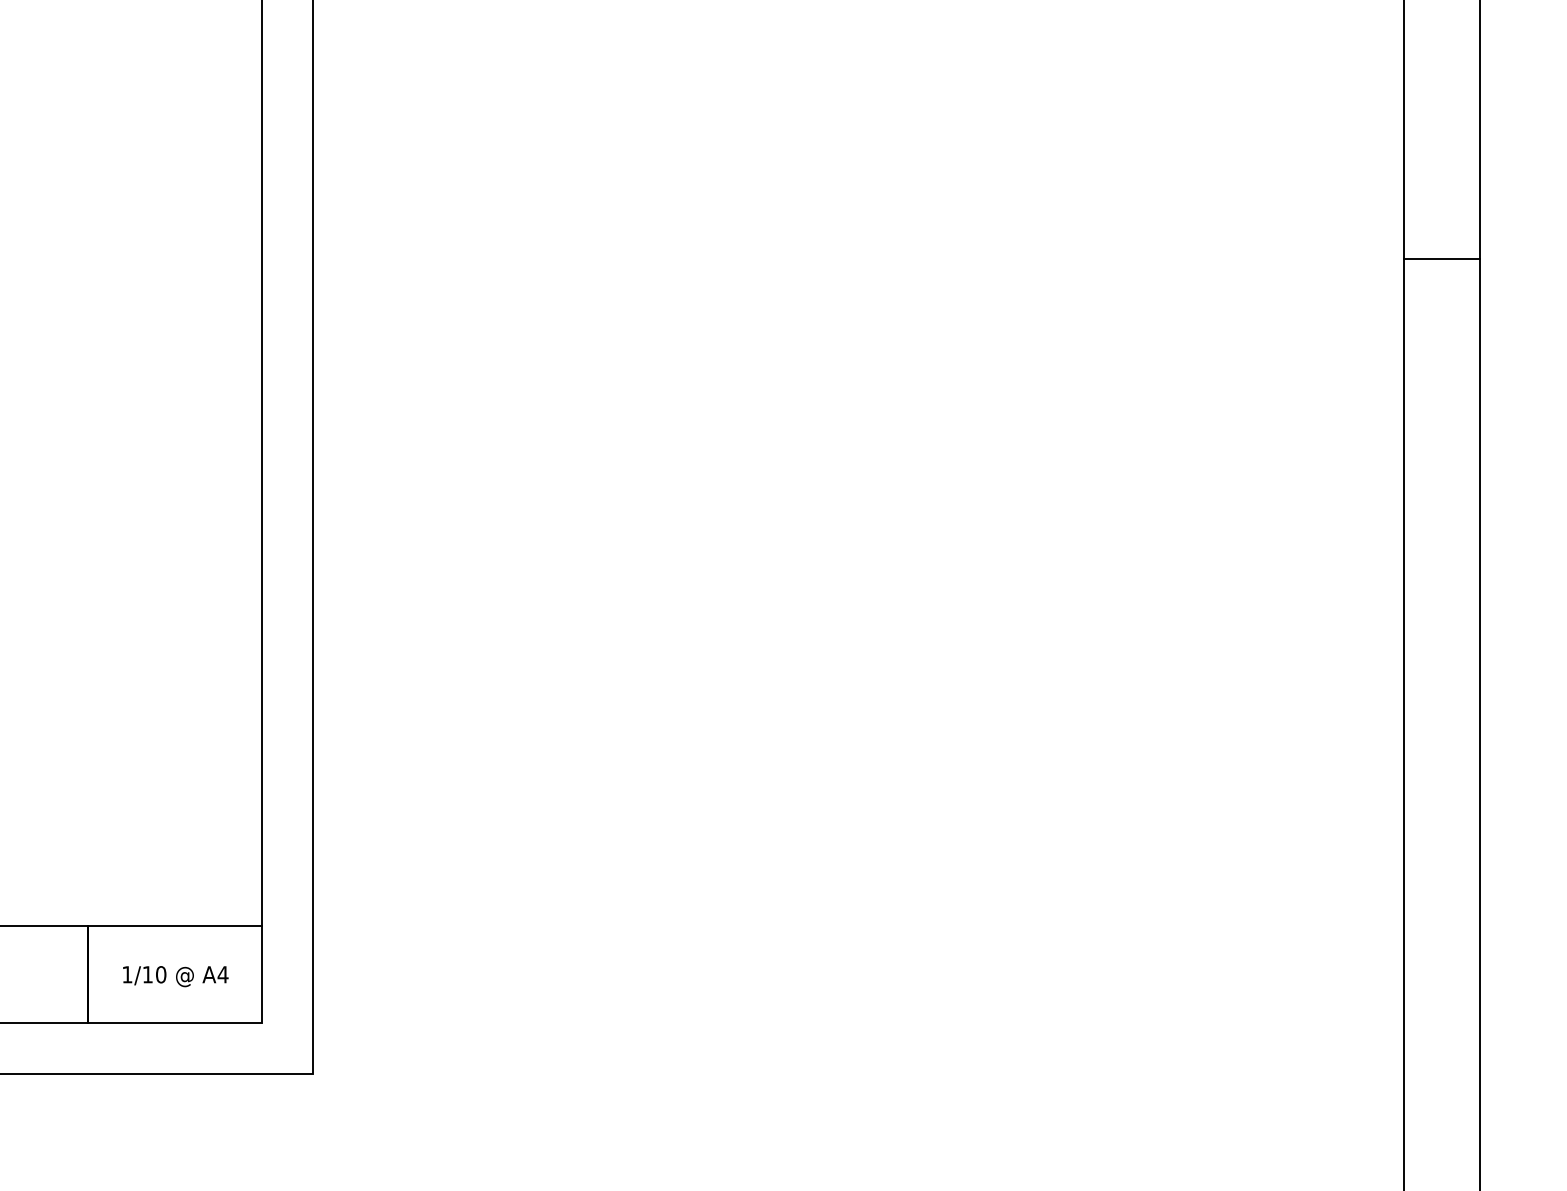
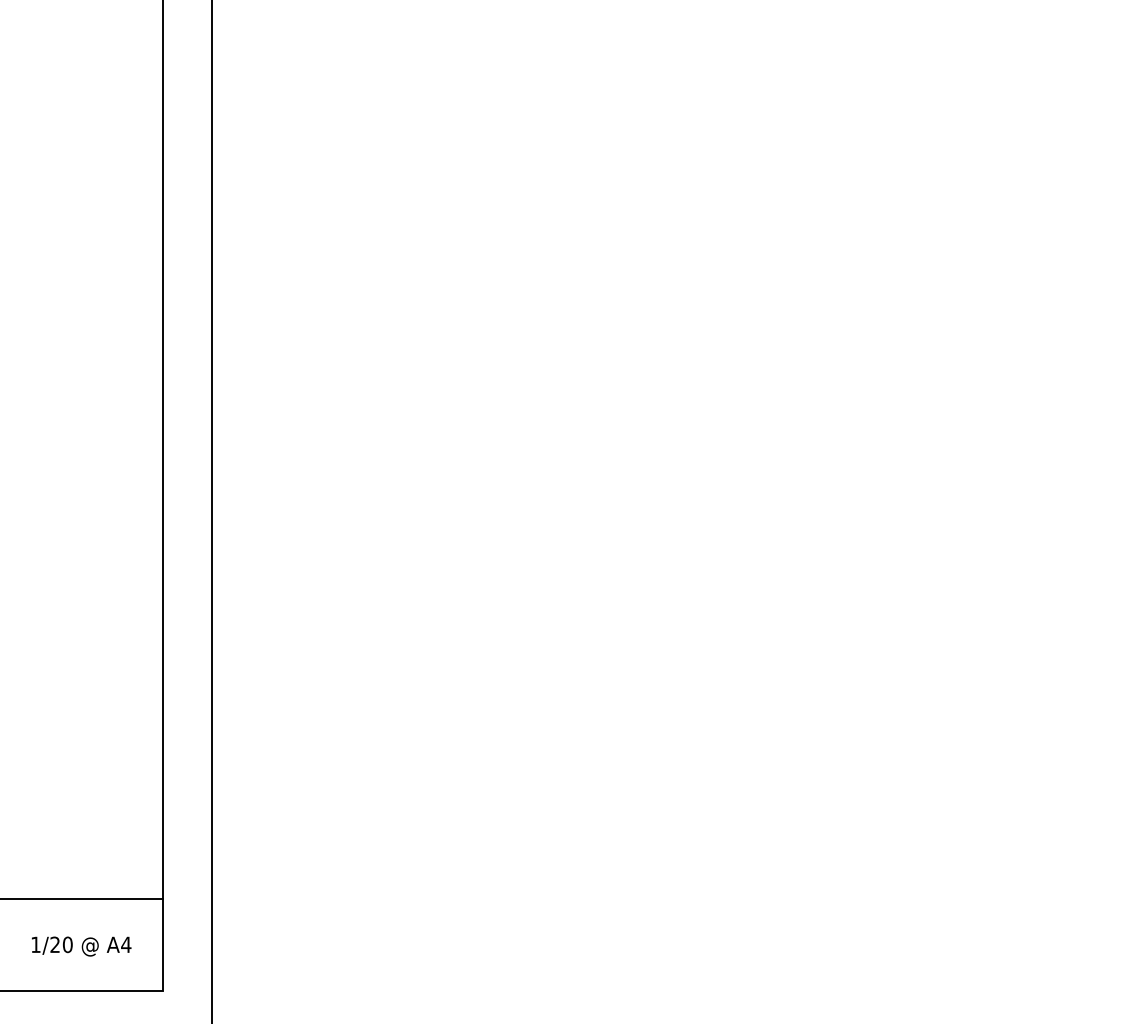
text: (147, 974) -> (54, 944), 1/10 -> 1/20

